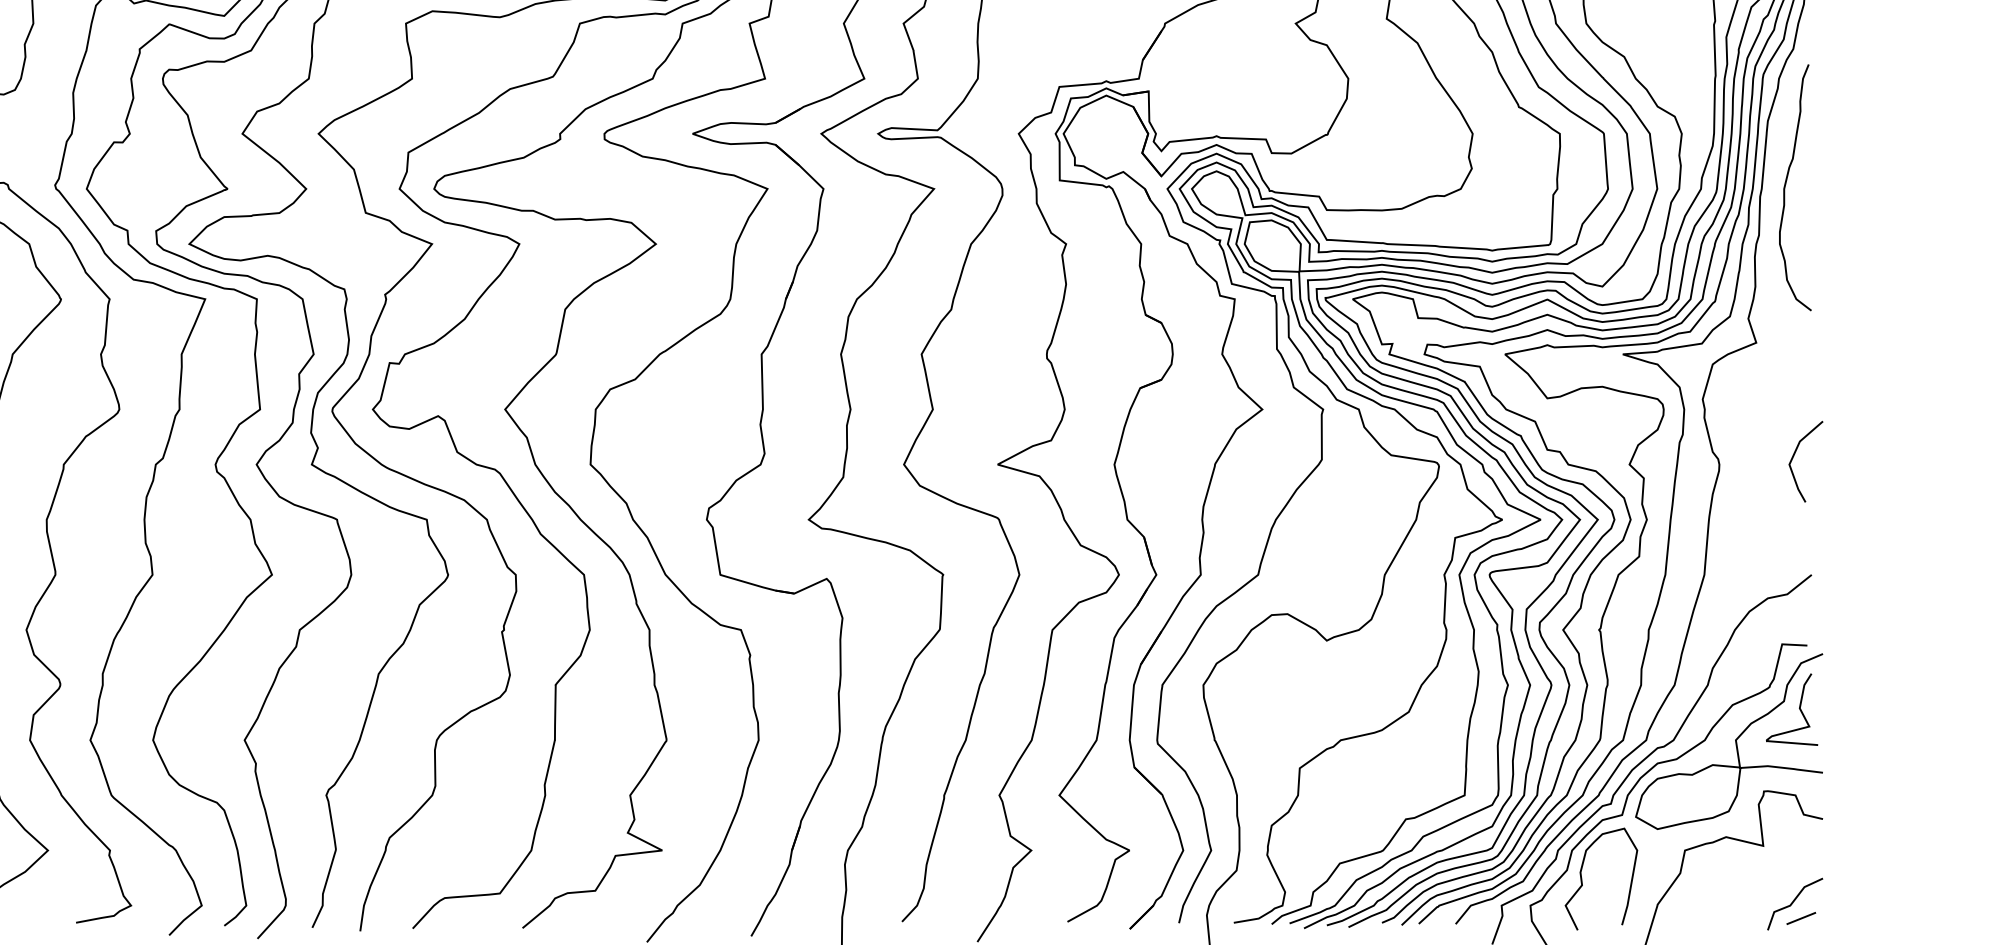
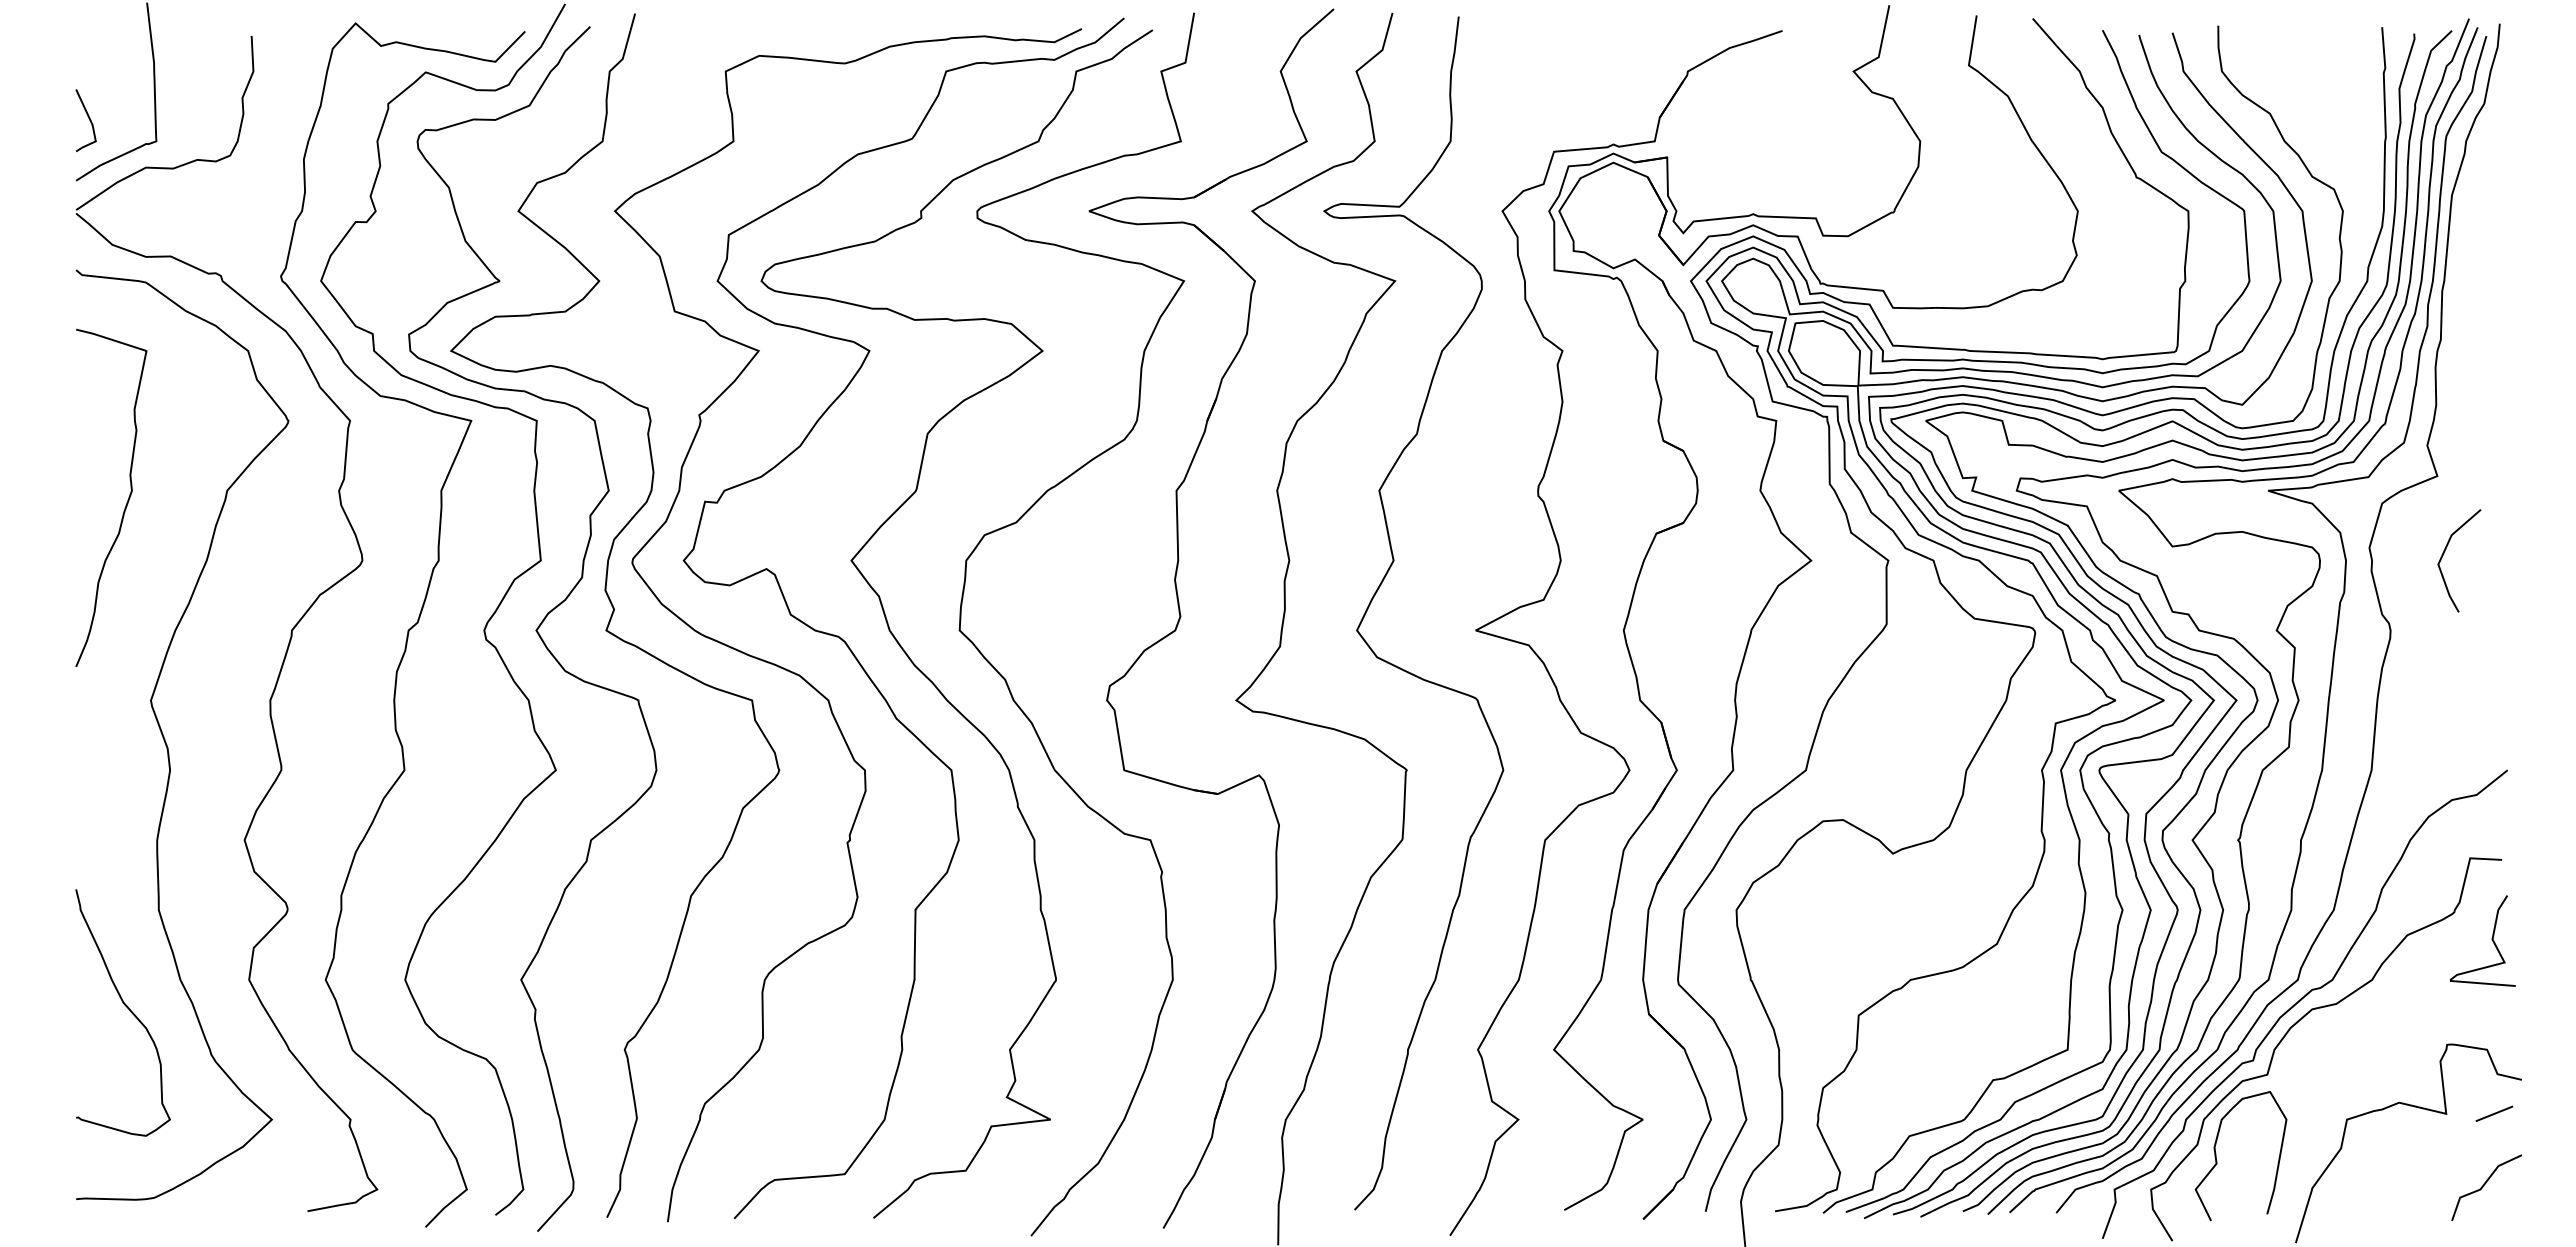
curve: (1785, 186) -> (2474, 278), removed
line: (1794, 455) -> (2444, 553), moved
curve: (1735, 741) -> (2410, 981), removed
line: (1801, 918) -> (2494, 1113), moved

